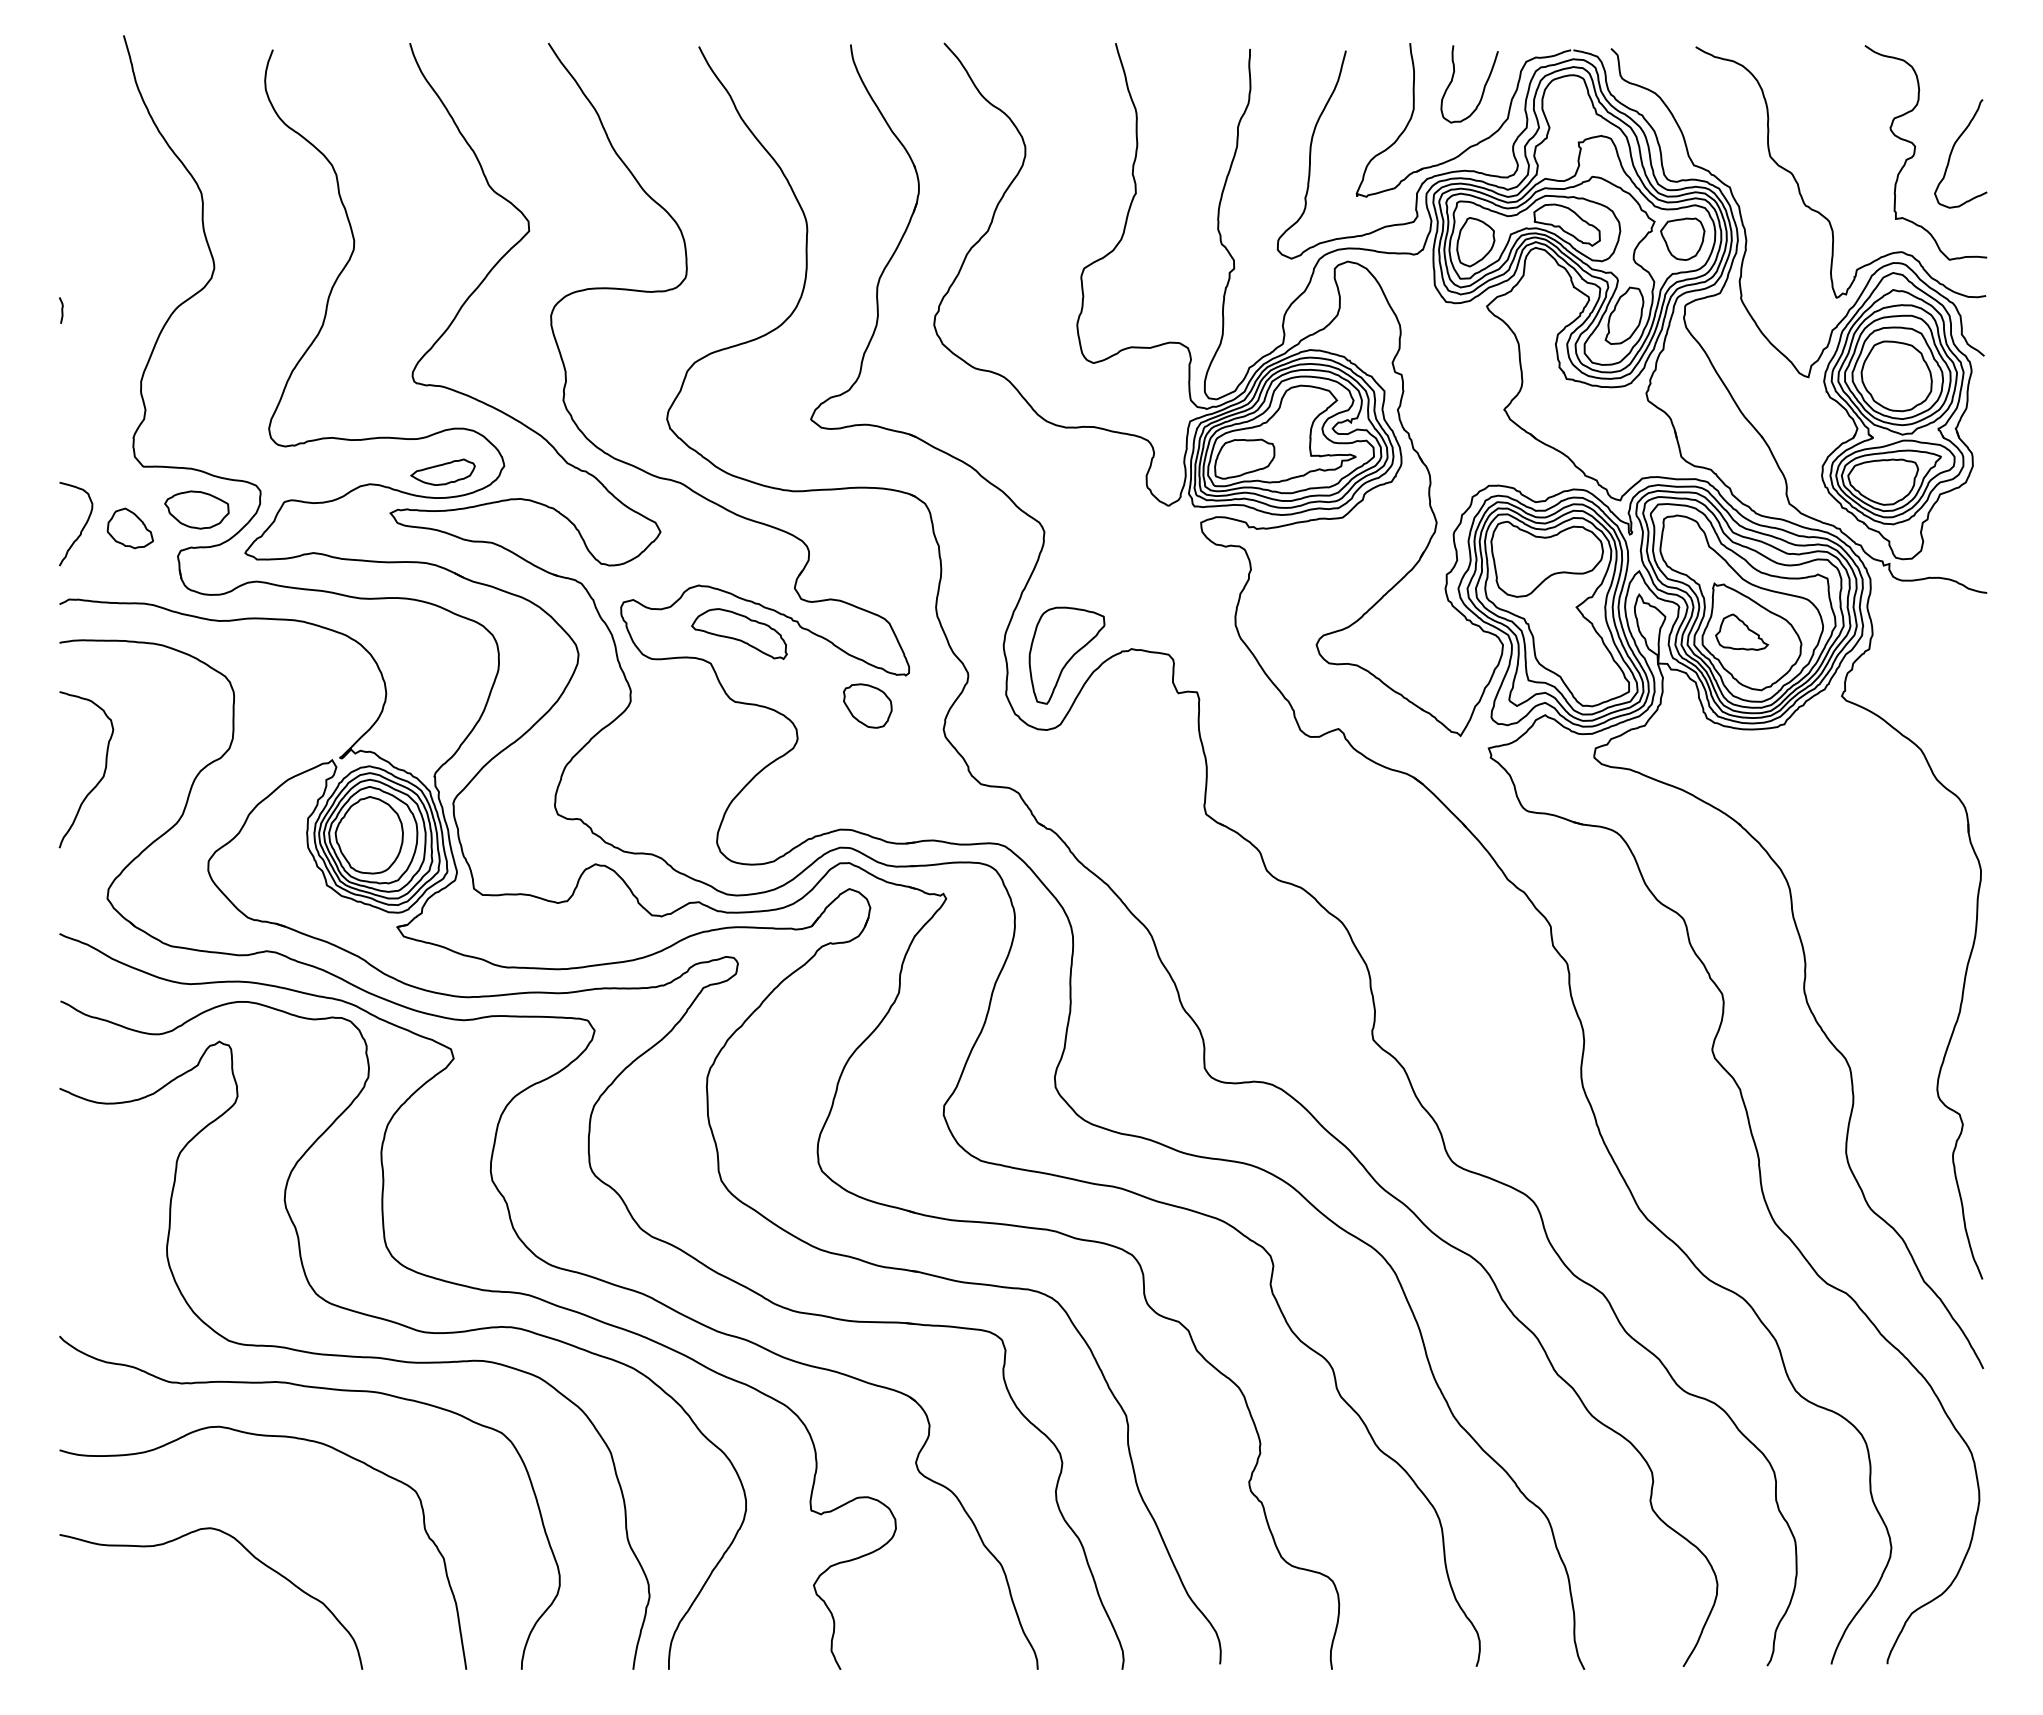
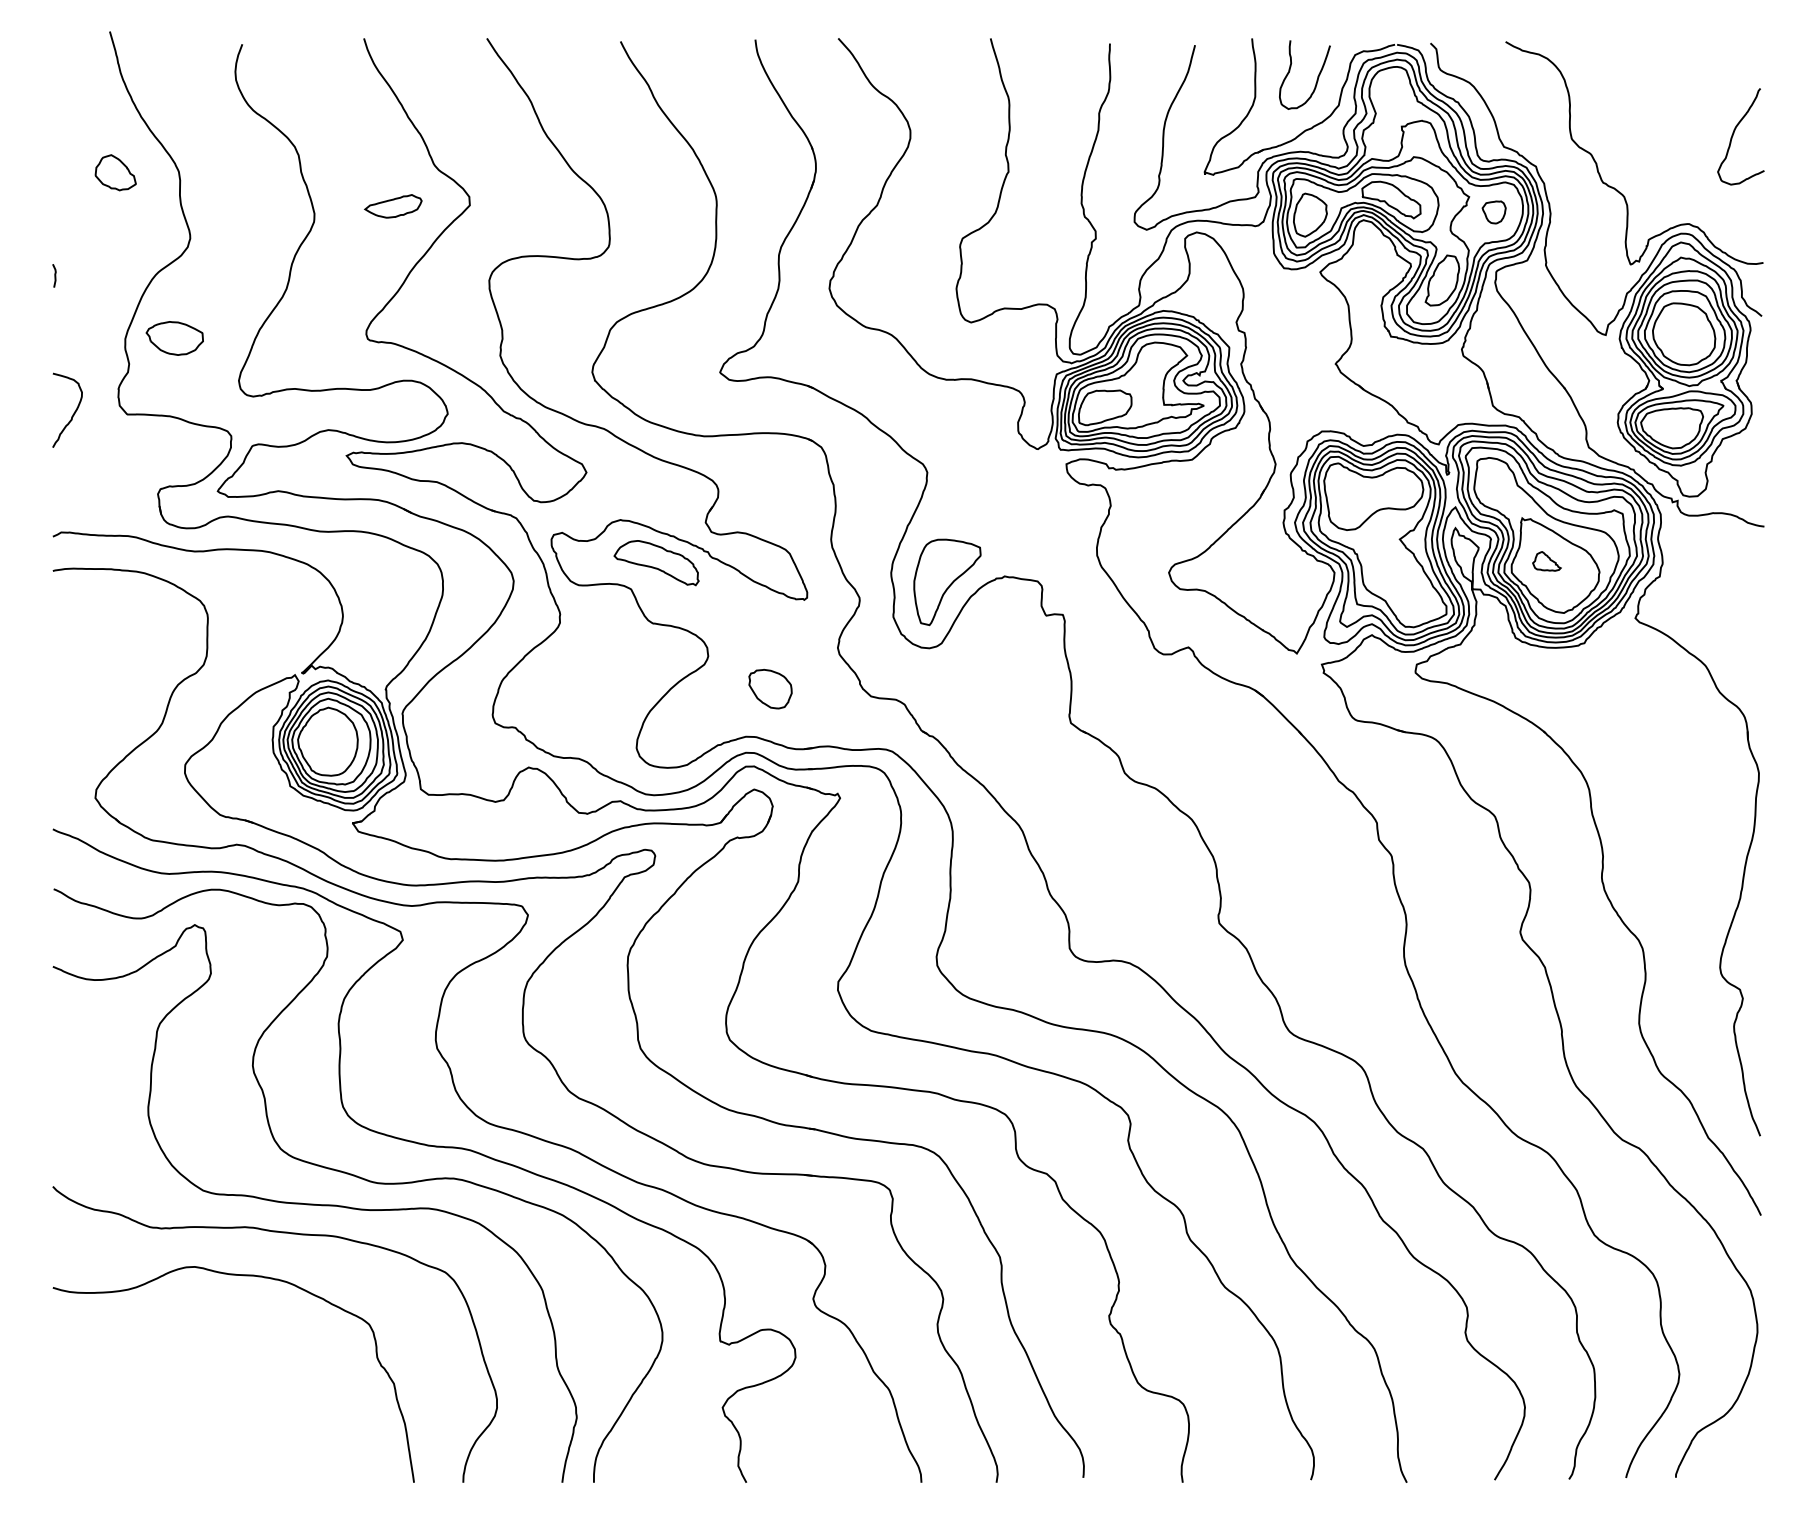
curve: (1915, 152) -> (1700, 135), removed
part: (1682, 238) -> (1493, 211), size x0.6
part: (442, 471) -> (392, 205), moved
part: (196, 509) -> (174, 337), moved
curve: (82, 527) -> (73, 413), moved
part: (129, 528) -> (114, 172), moved
part: (1742, 631) -> (1547, 560), size x0.6
part: (867, 705) -> (770, 688), moved
curve: (98, 781) -> (87, 694), removed
curve: (252, 1556) -> (224, 1382), removed

